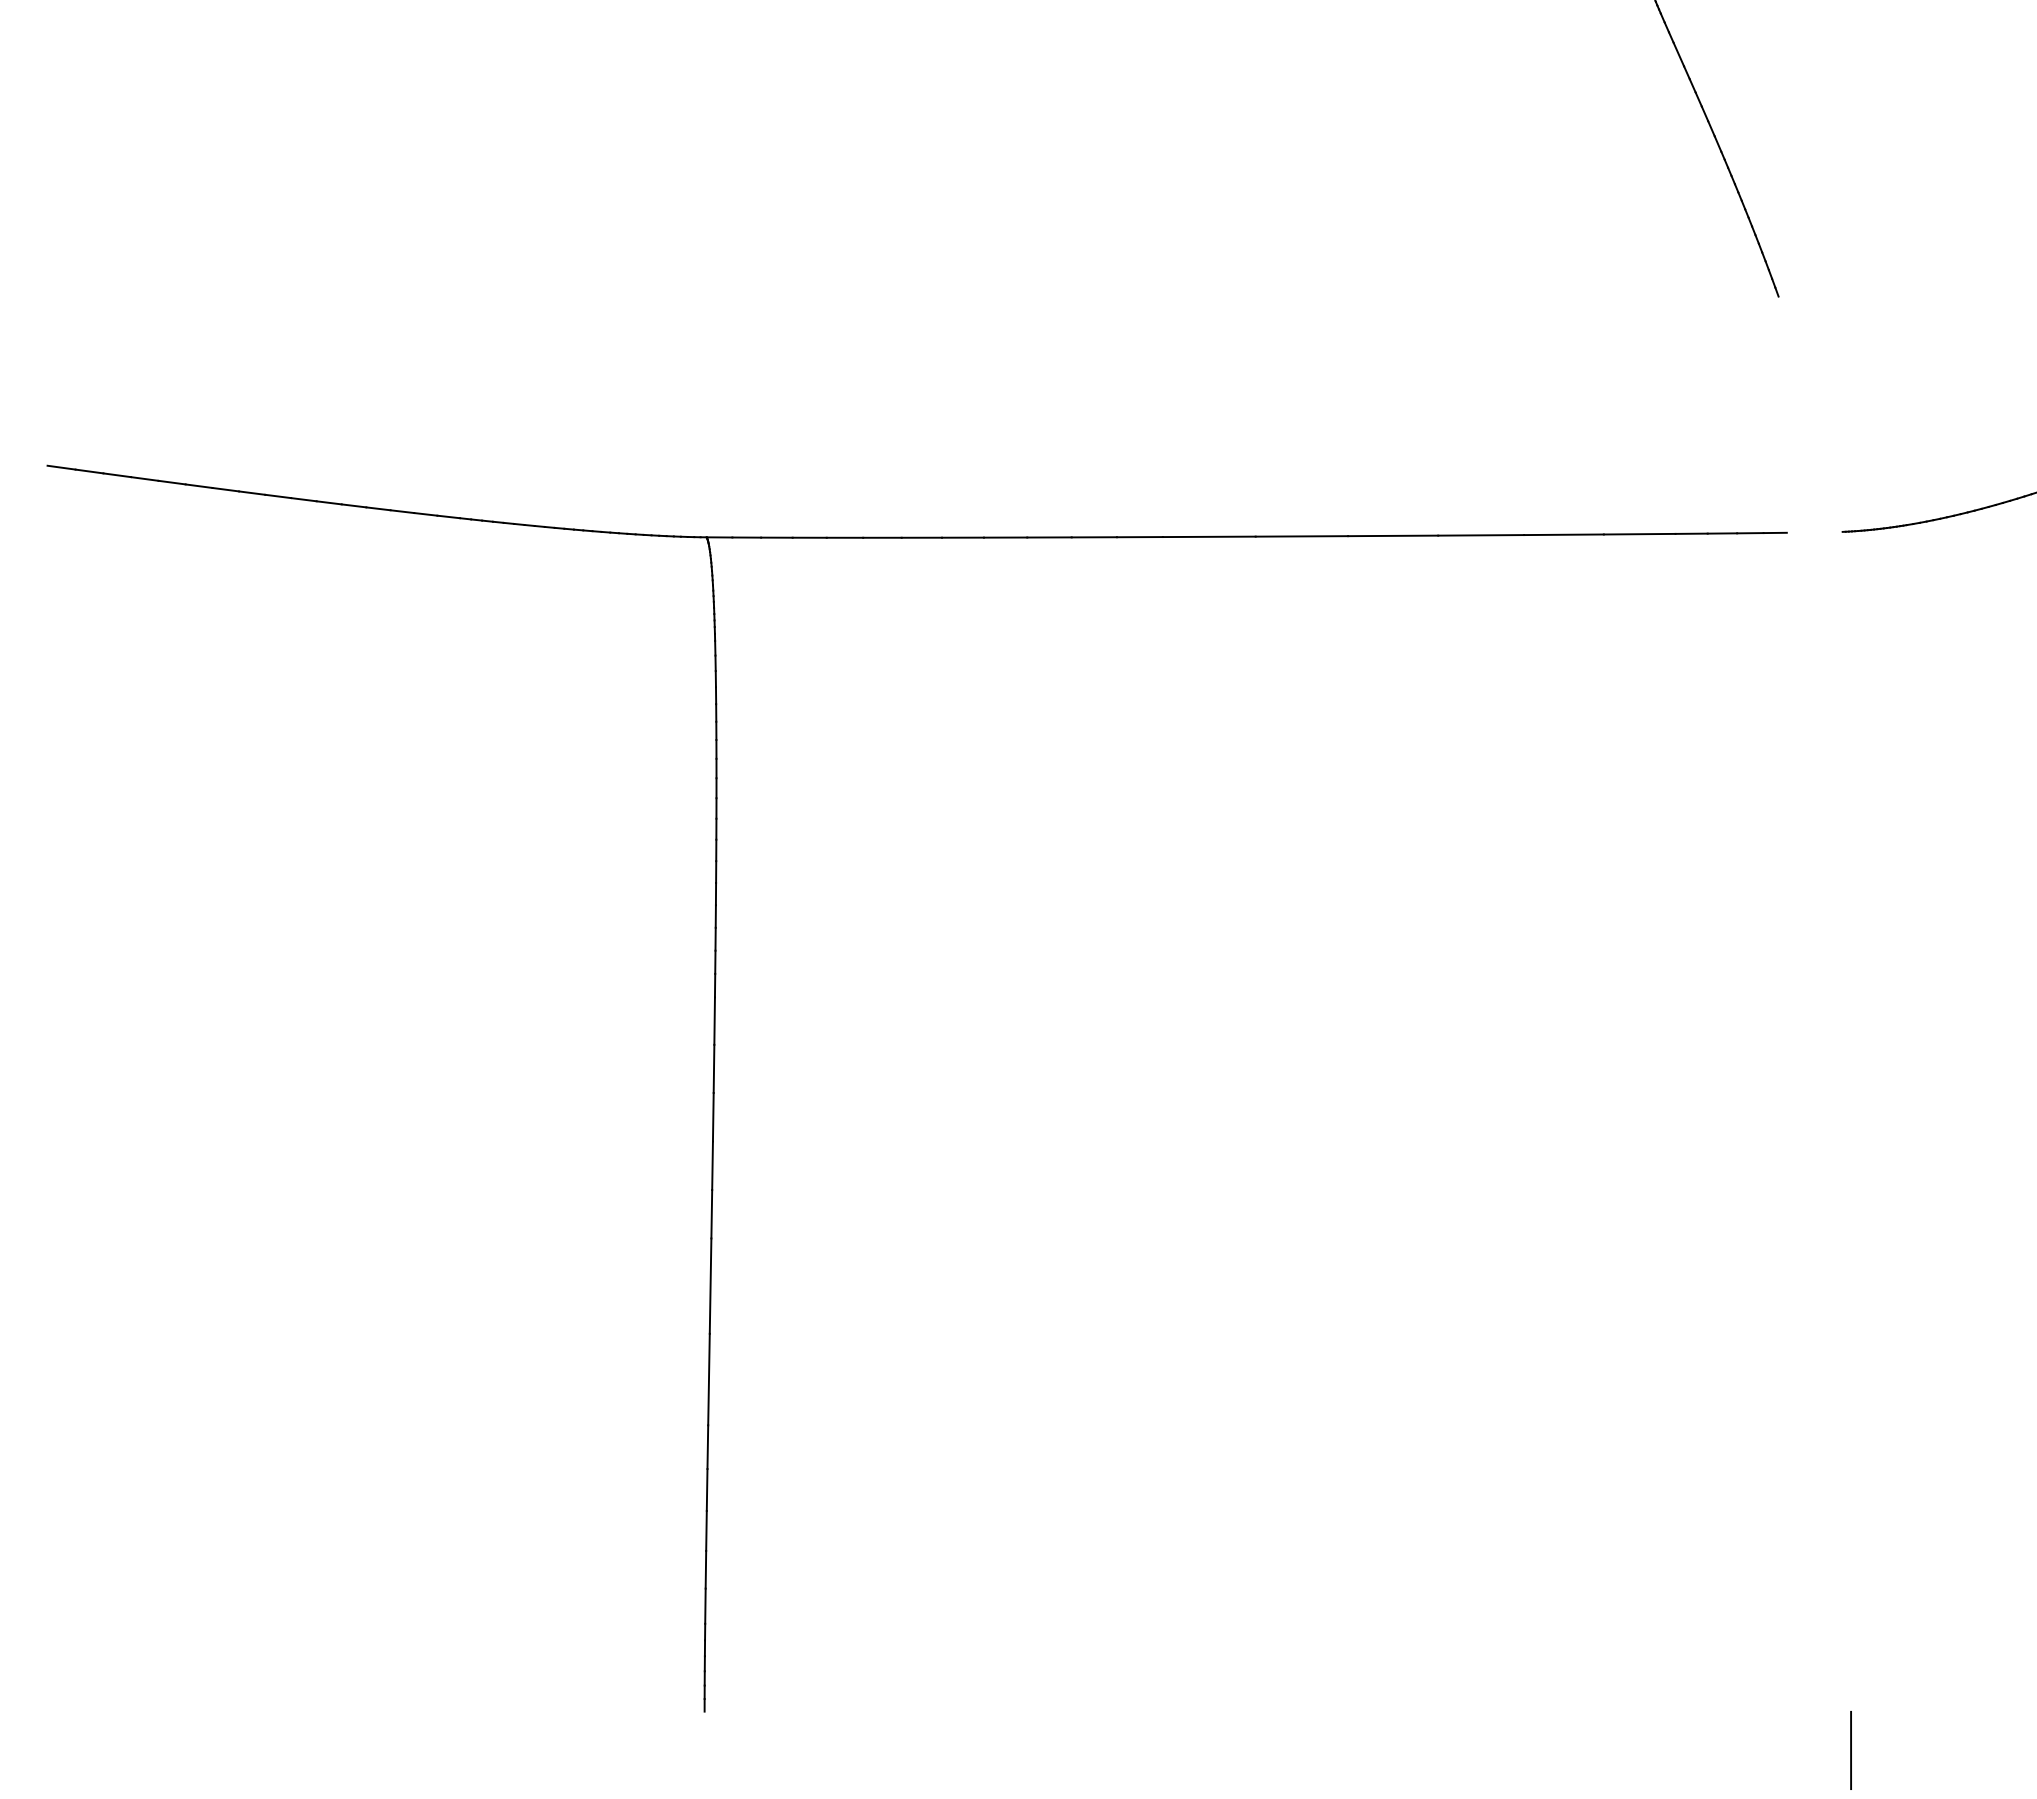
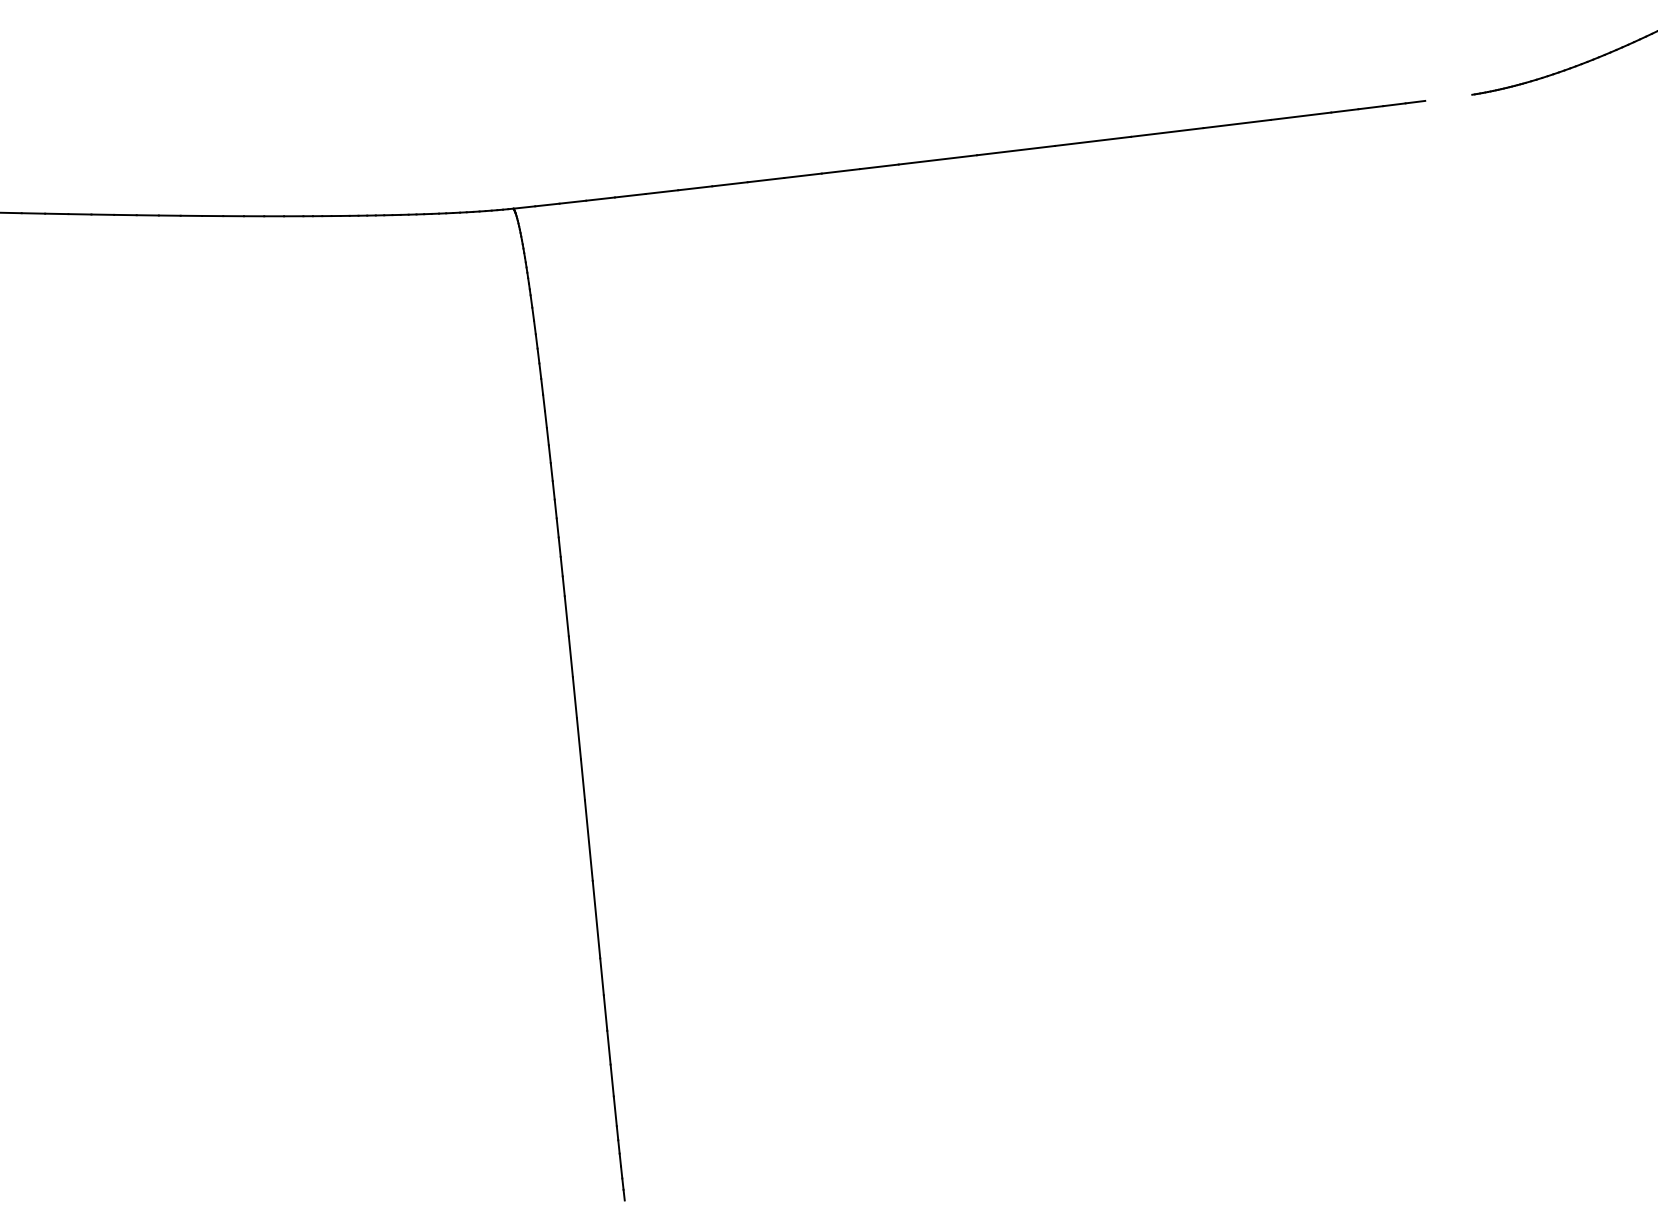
line: (1850, 1750) -> (1596, 1123), removed

